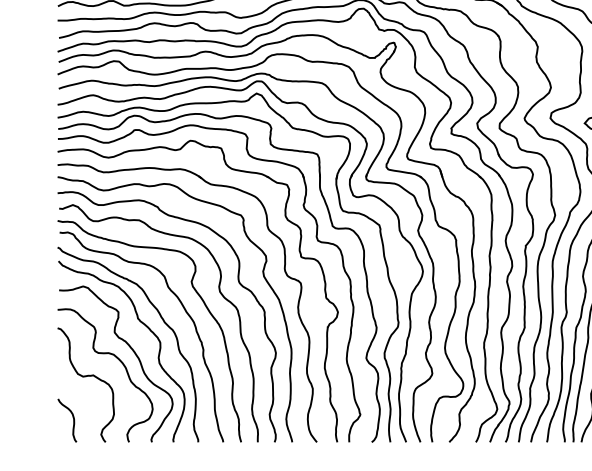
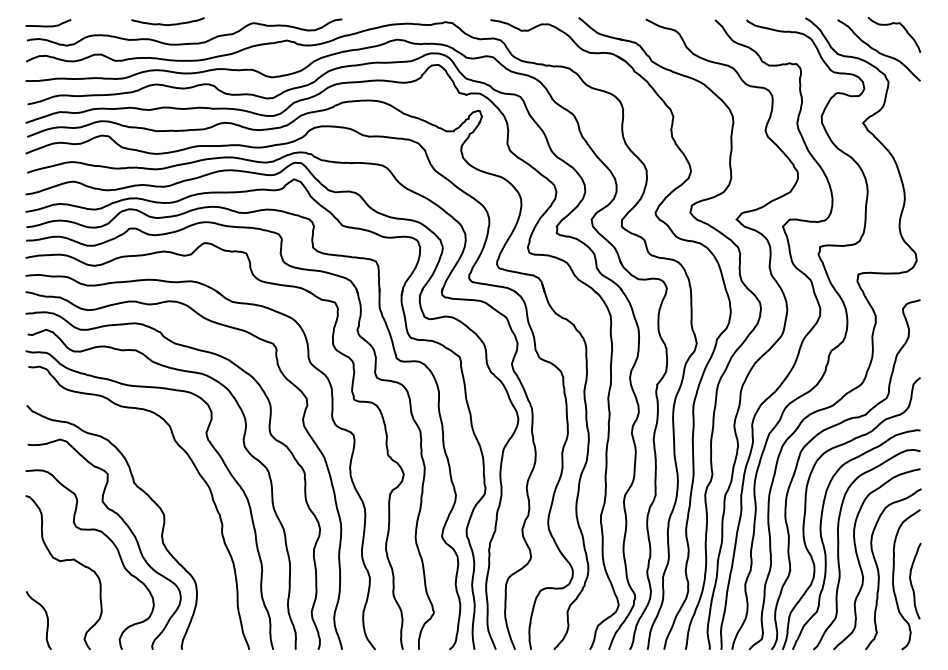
curve: (163, 322) -> (168, 487), removed

